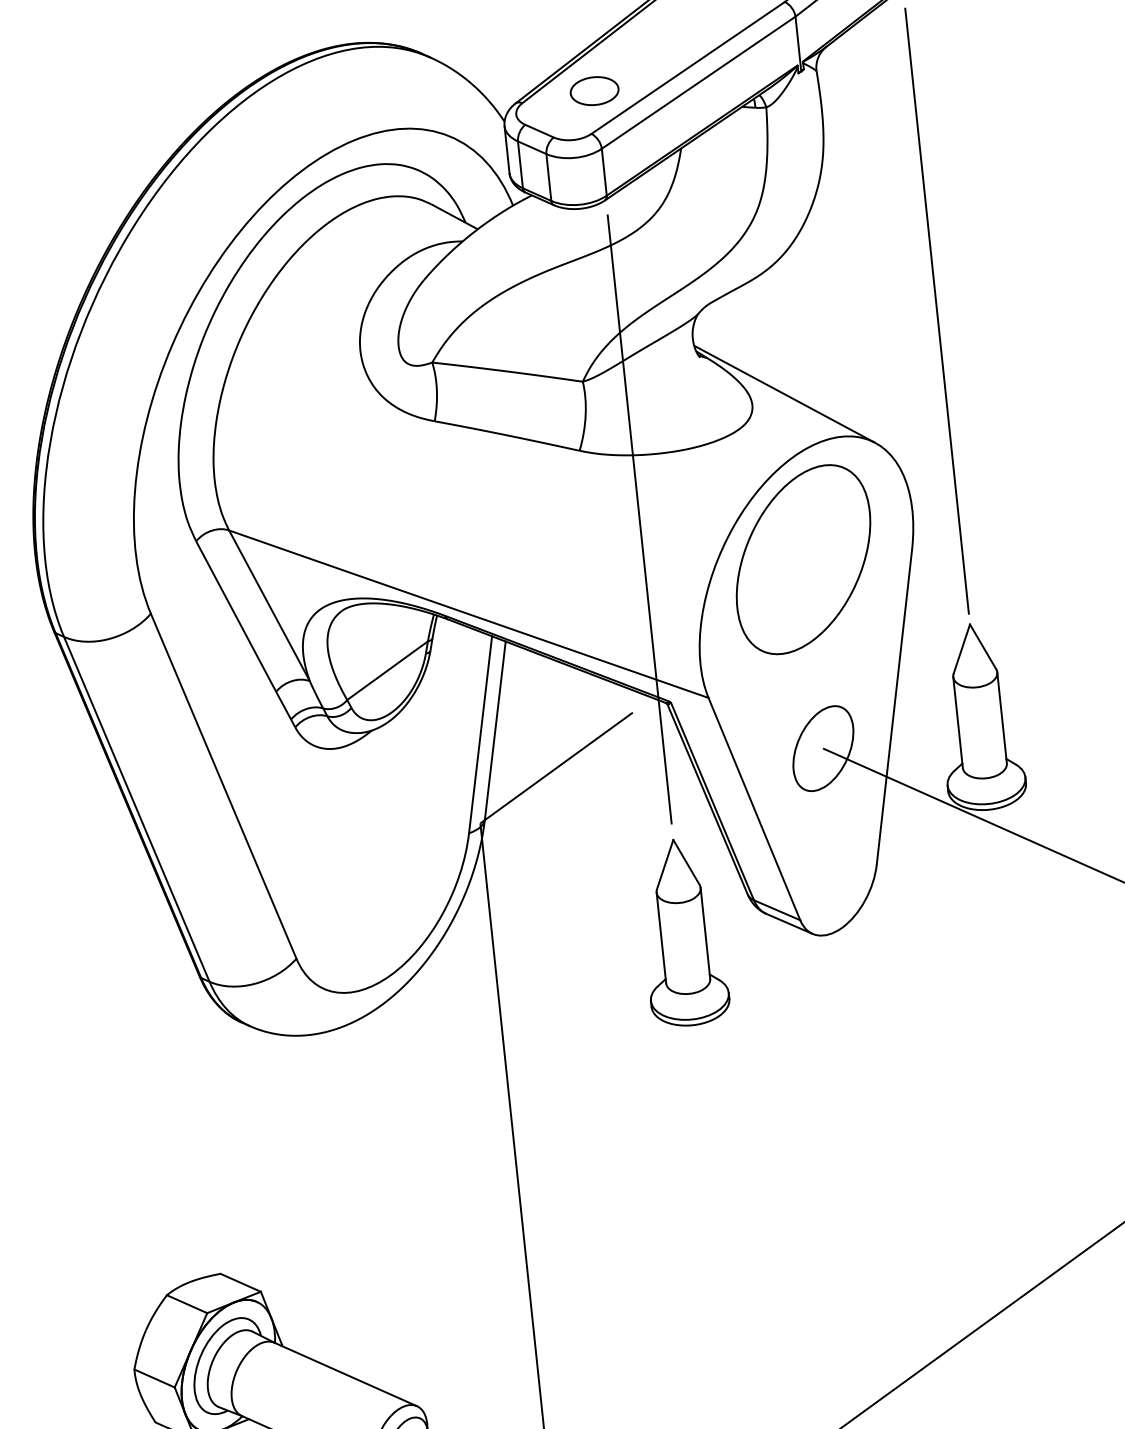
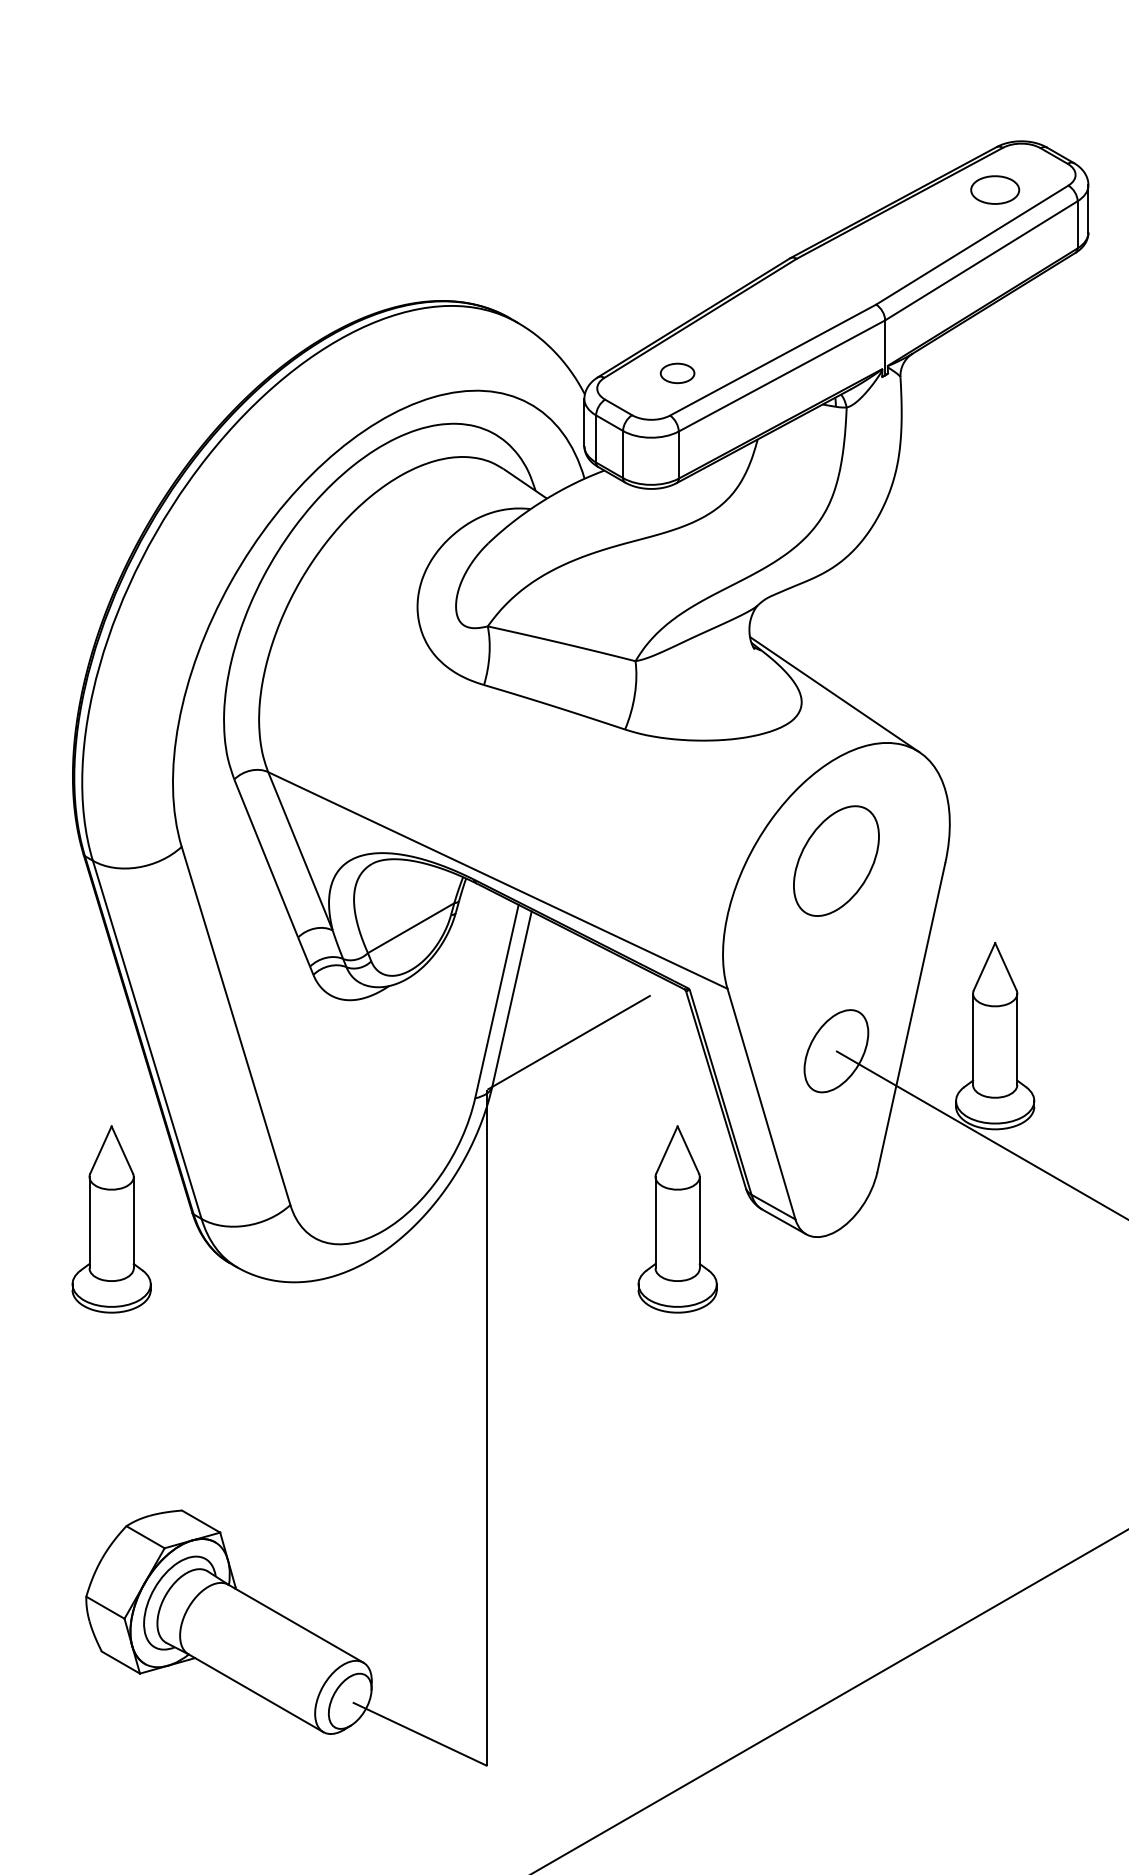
part: (594, 91) -> (677, 373), size x0.7
line: (937, 310) -> (995, 627), removed
line: (639, 518) -> (677, 803), removed
part: (803, 558) -> (836, 860), size x0.6
part: (120, 991) -> (111, 1219), added

